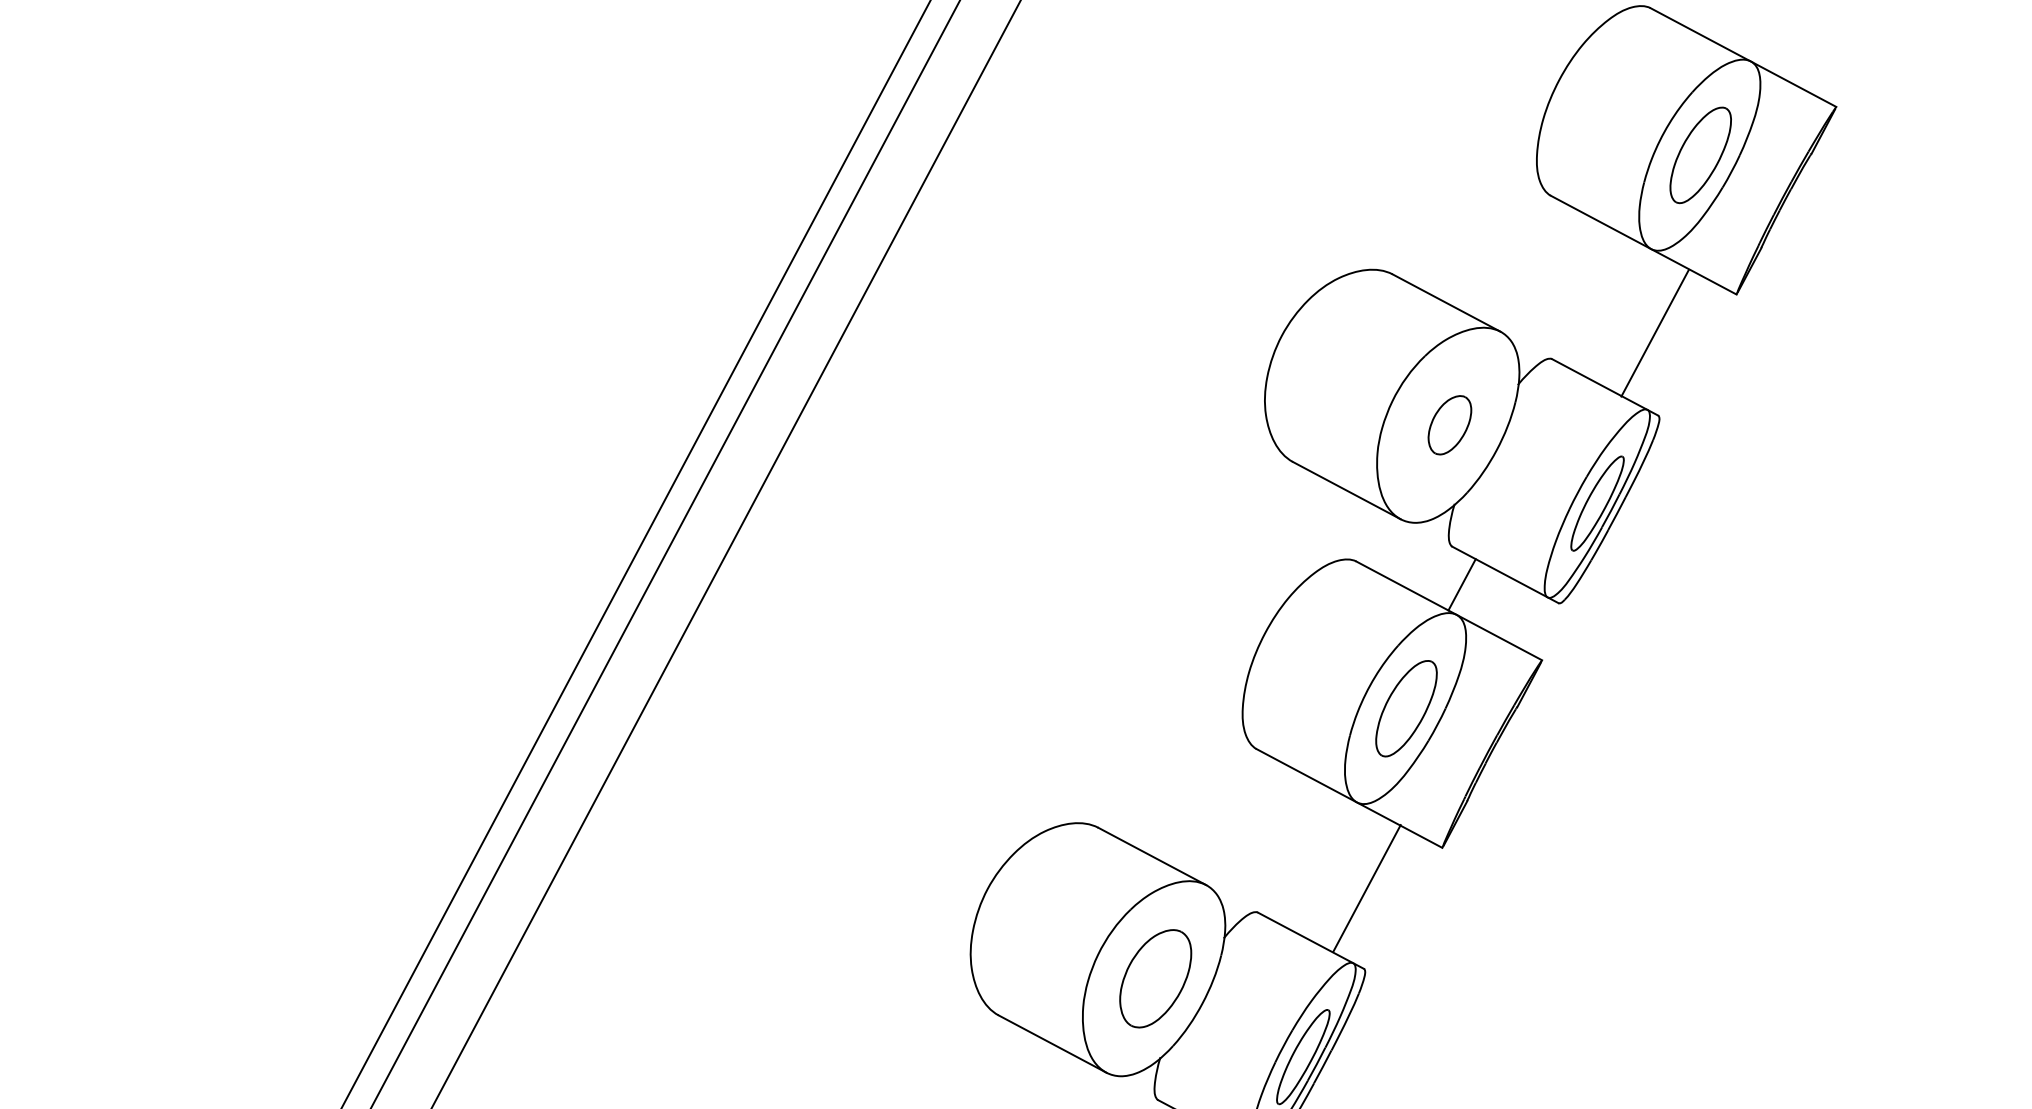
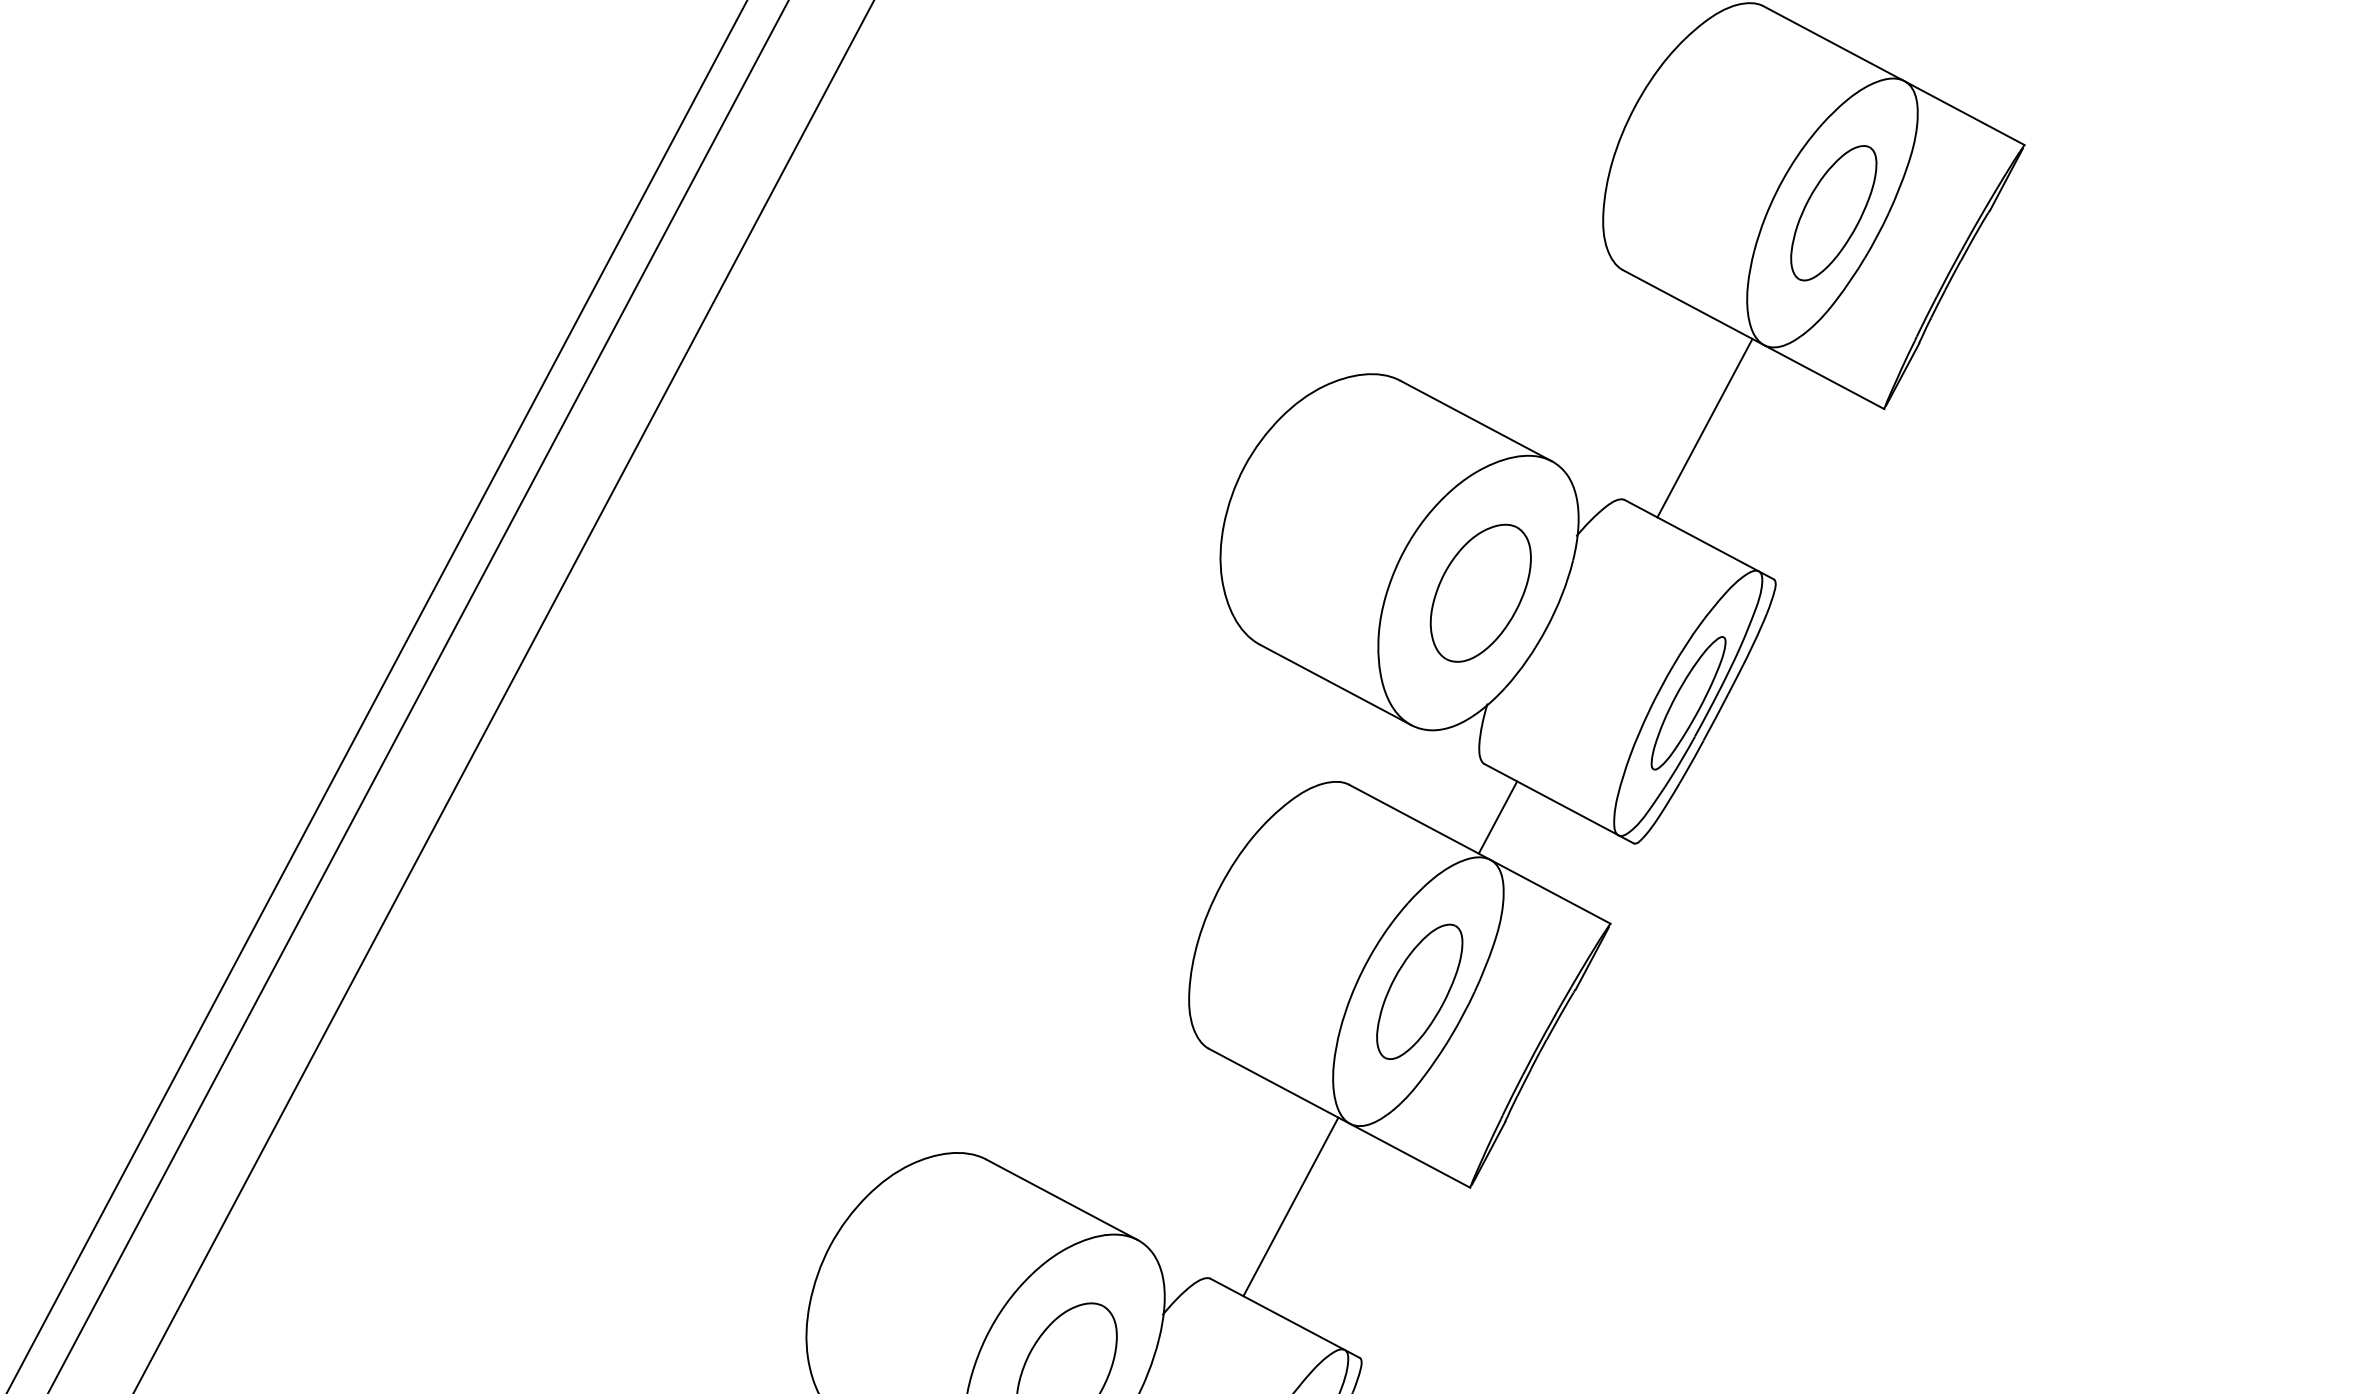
line: (1654, 332) -> (1703, 427), moved
part: (1449, 424) -> (1480, 591), size x1.67
line: (1366, 888) -> (1290, 1206), moved

